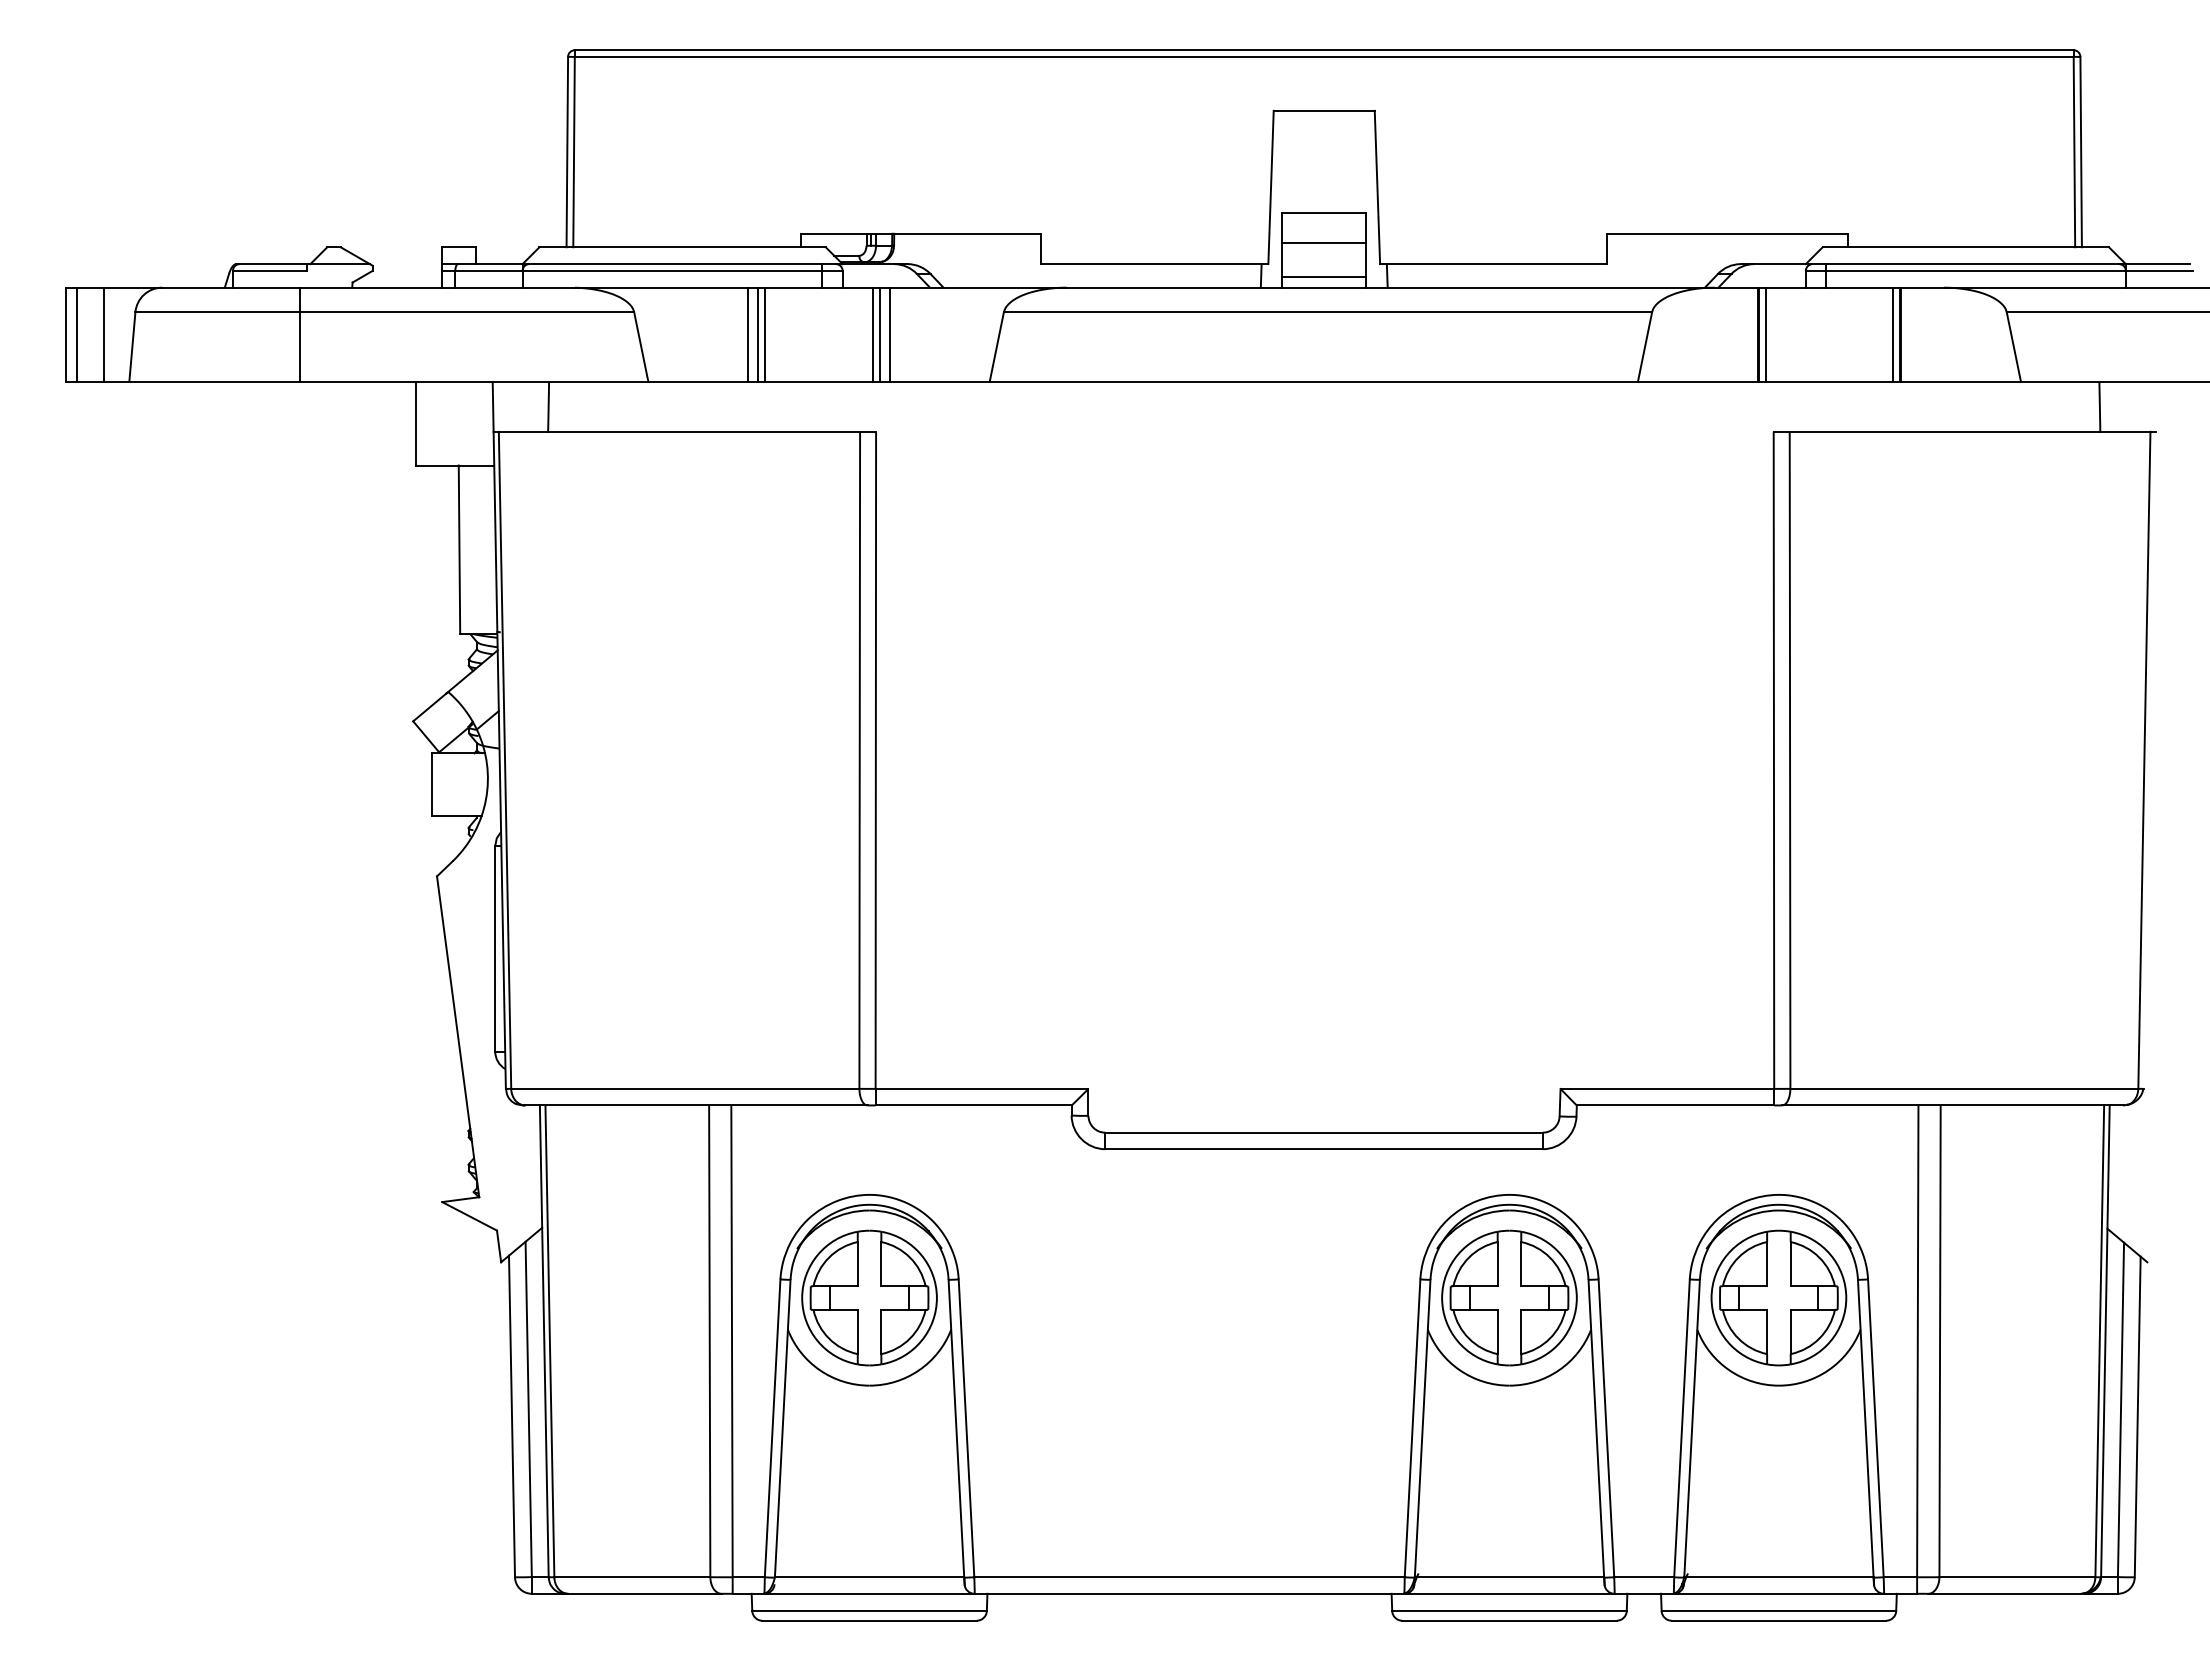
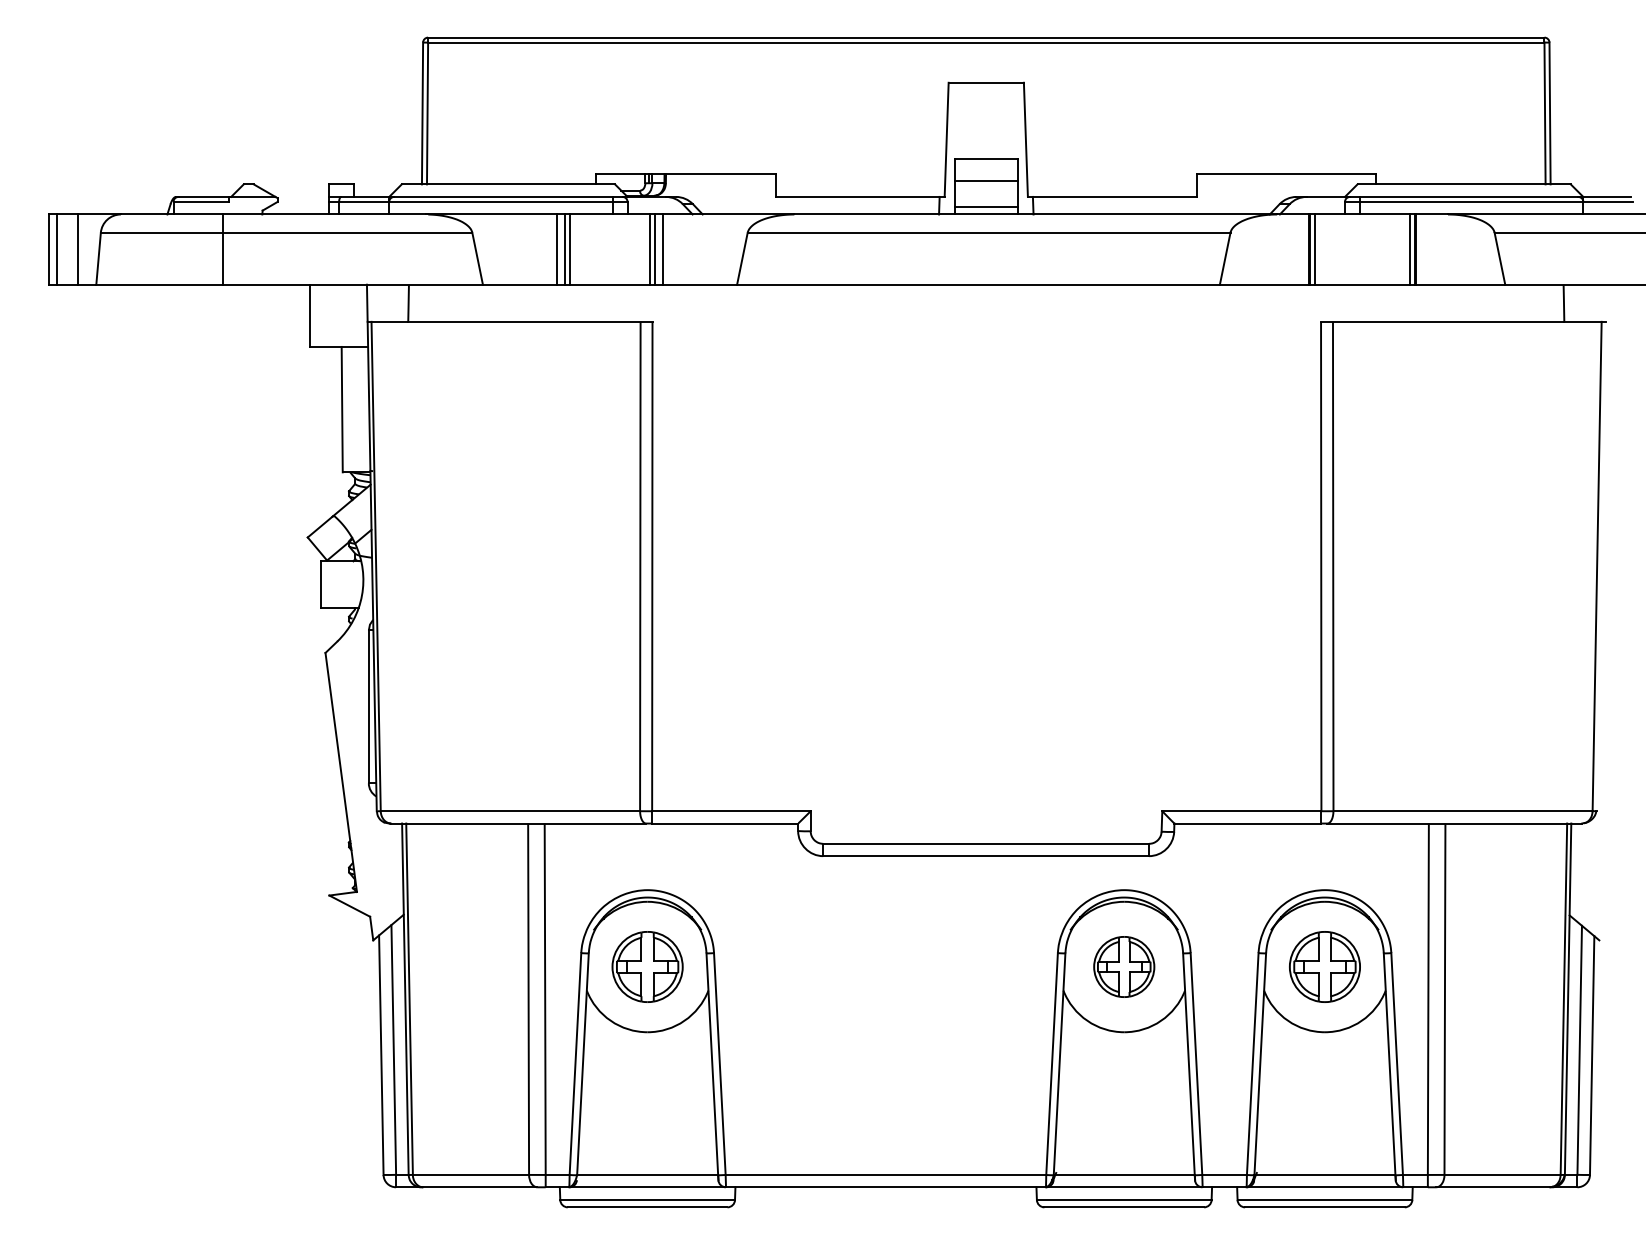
part: (869, 1297) -> (647, 966), size x0.7
part: (1509, 1297) -> (1124, 966), size x0.6
part: (1778, 1297) -> (1324, 966), size x0.7

